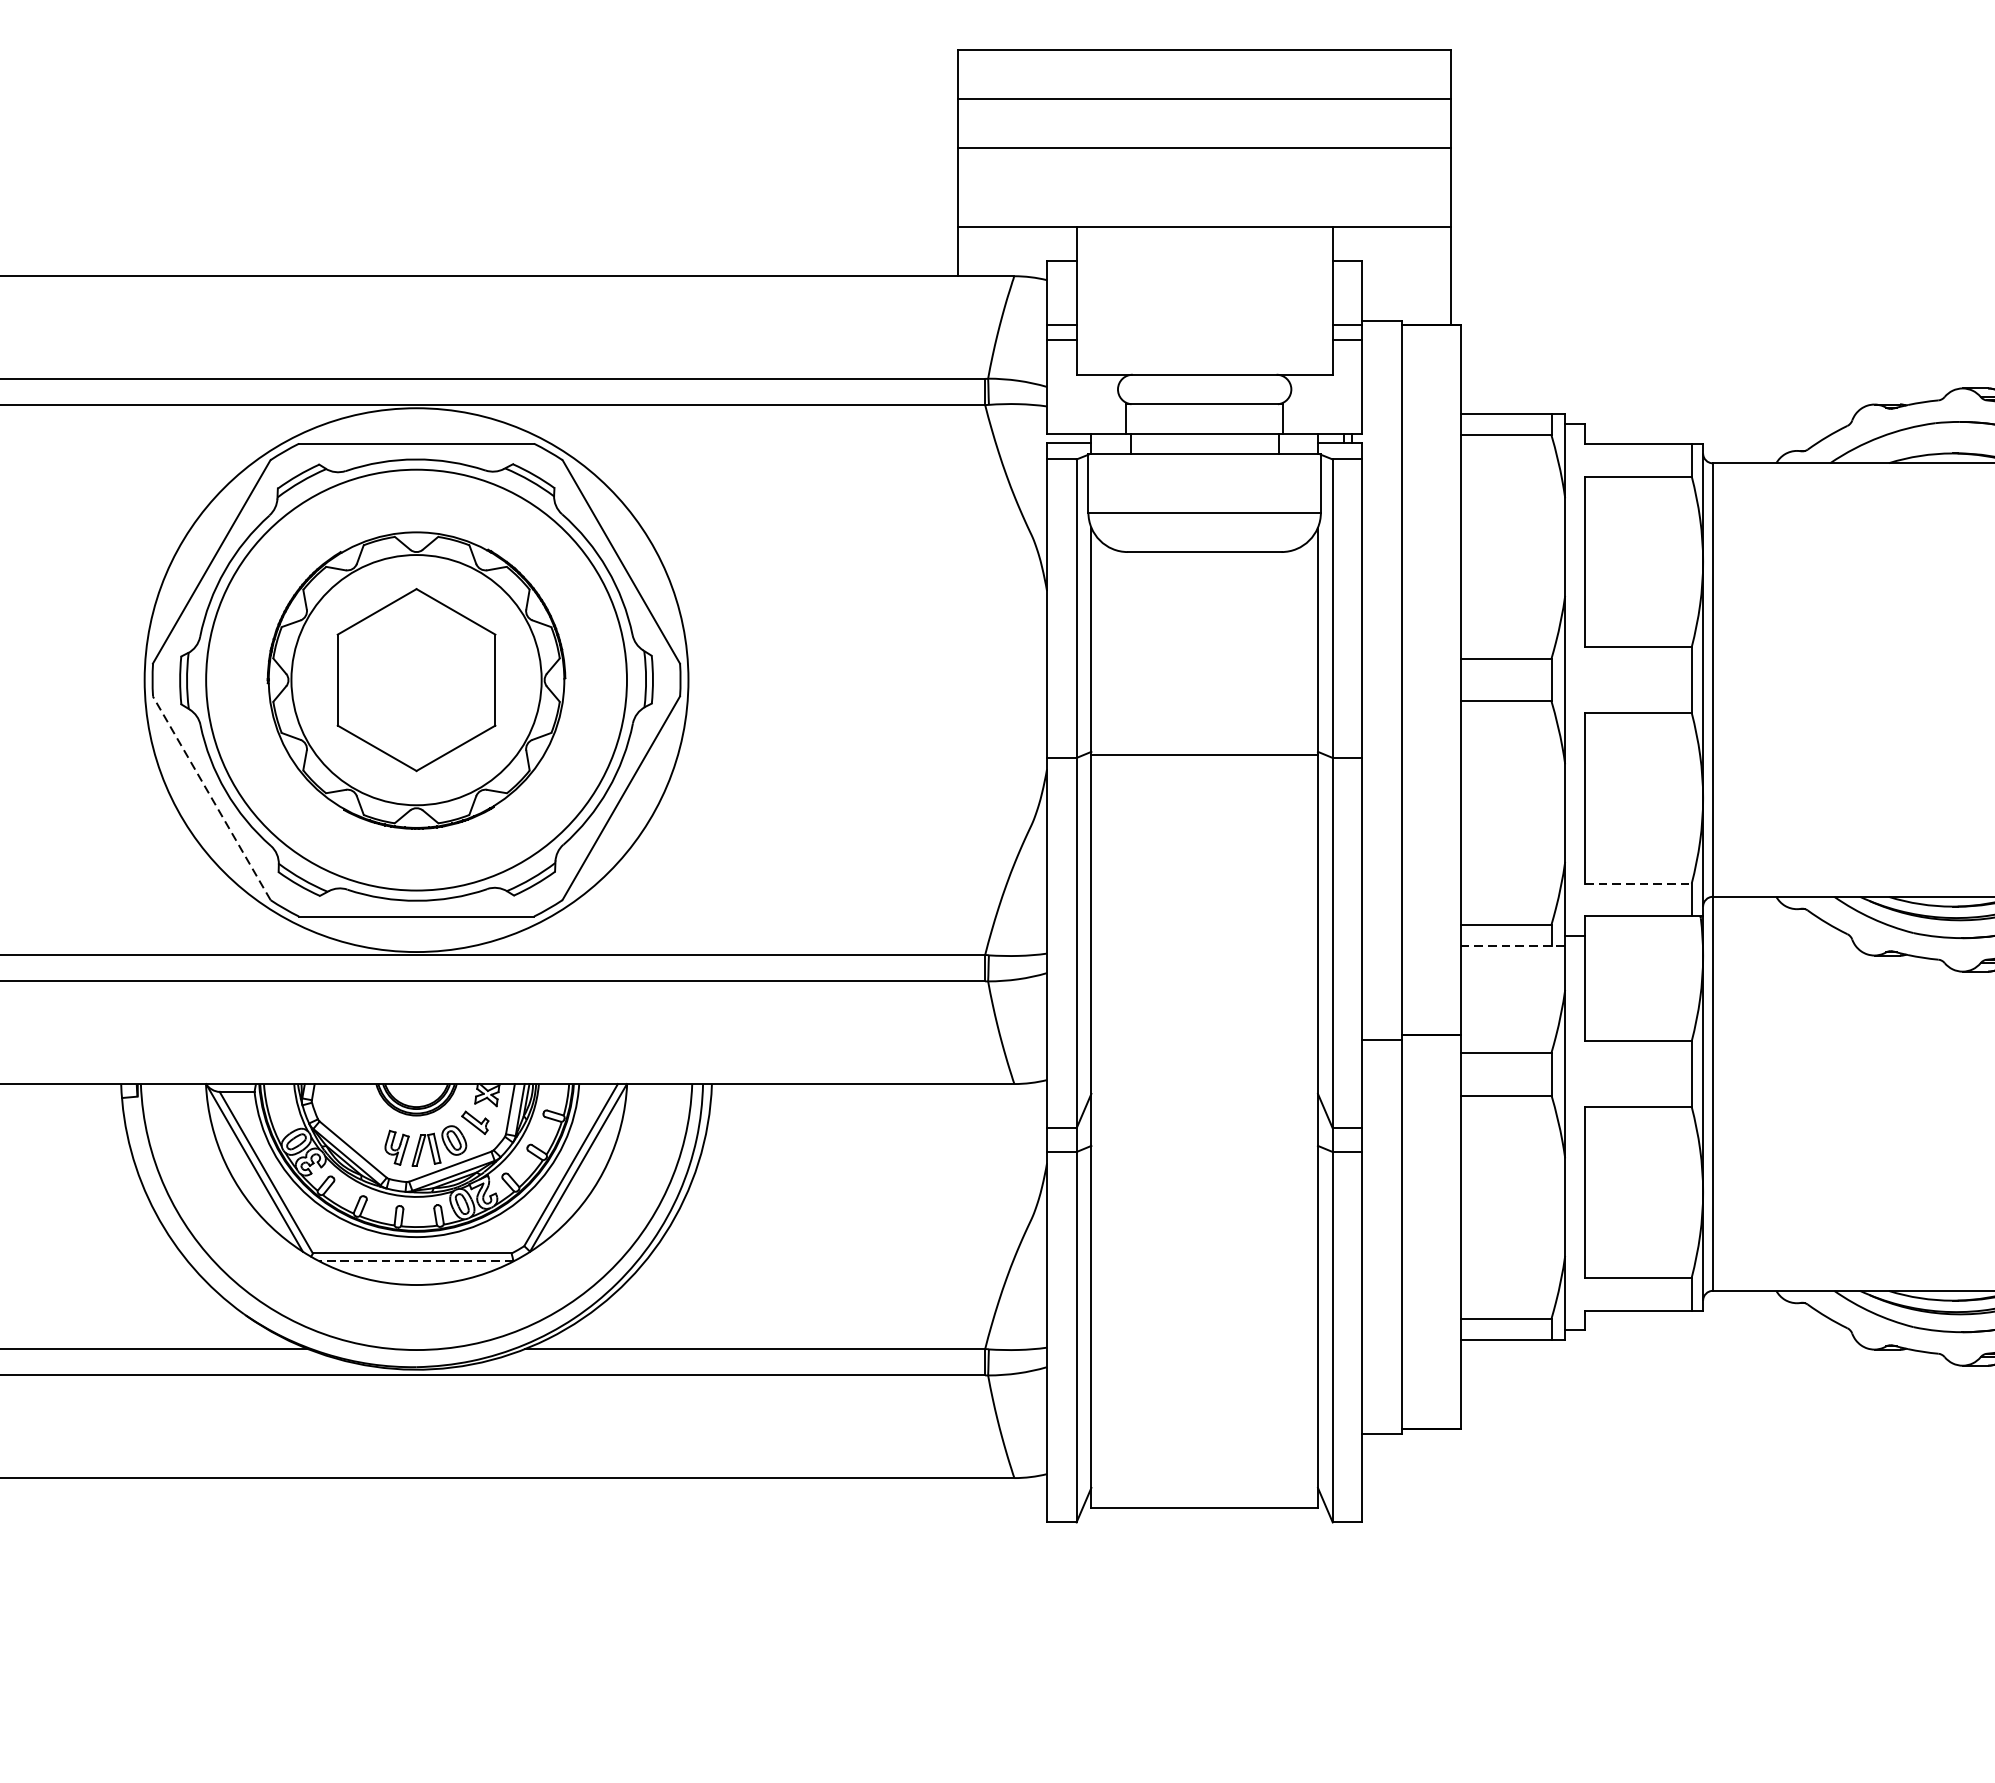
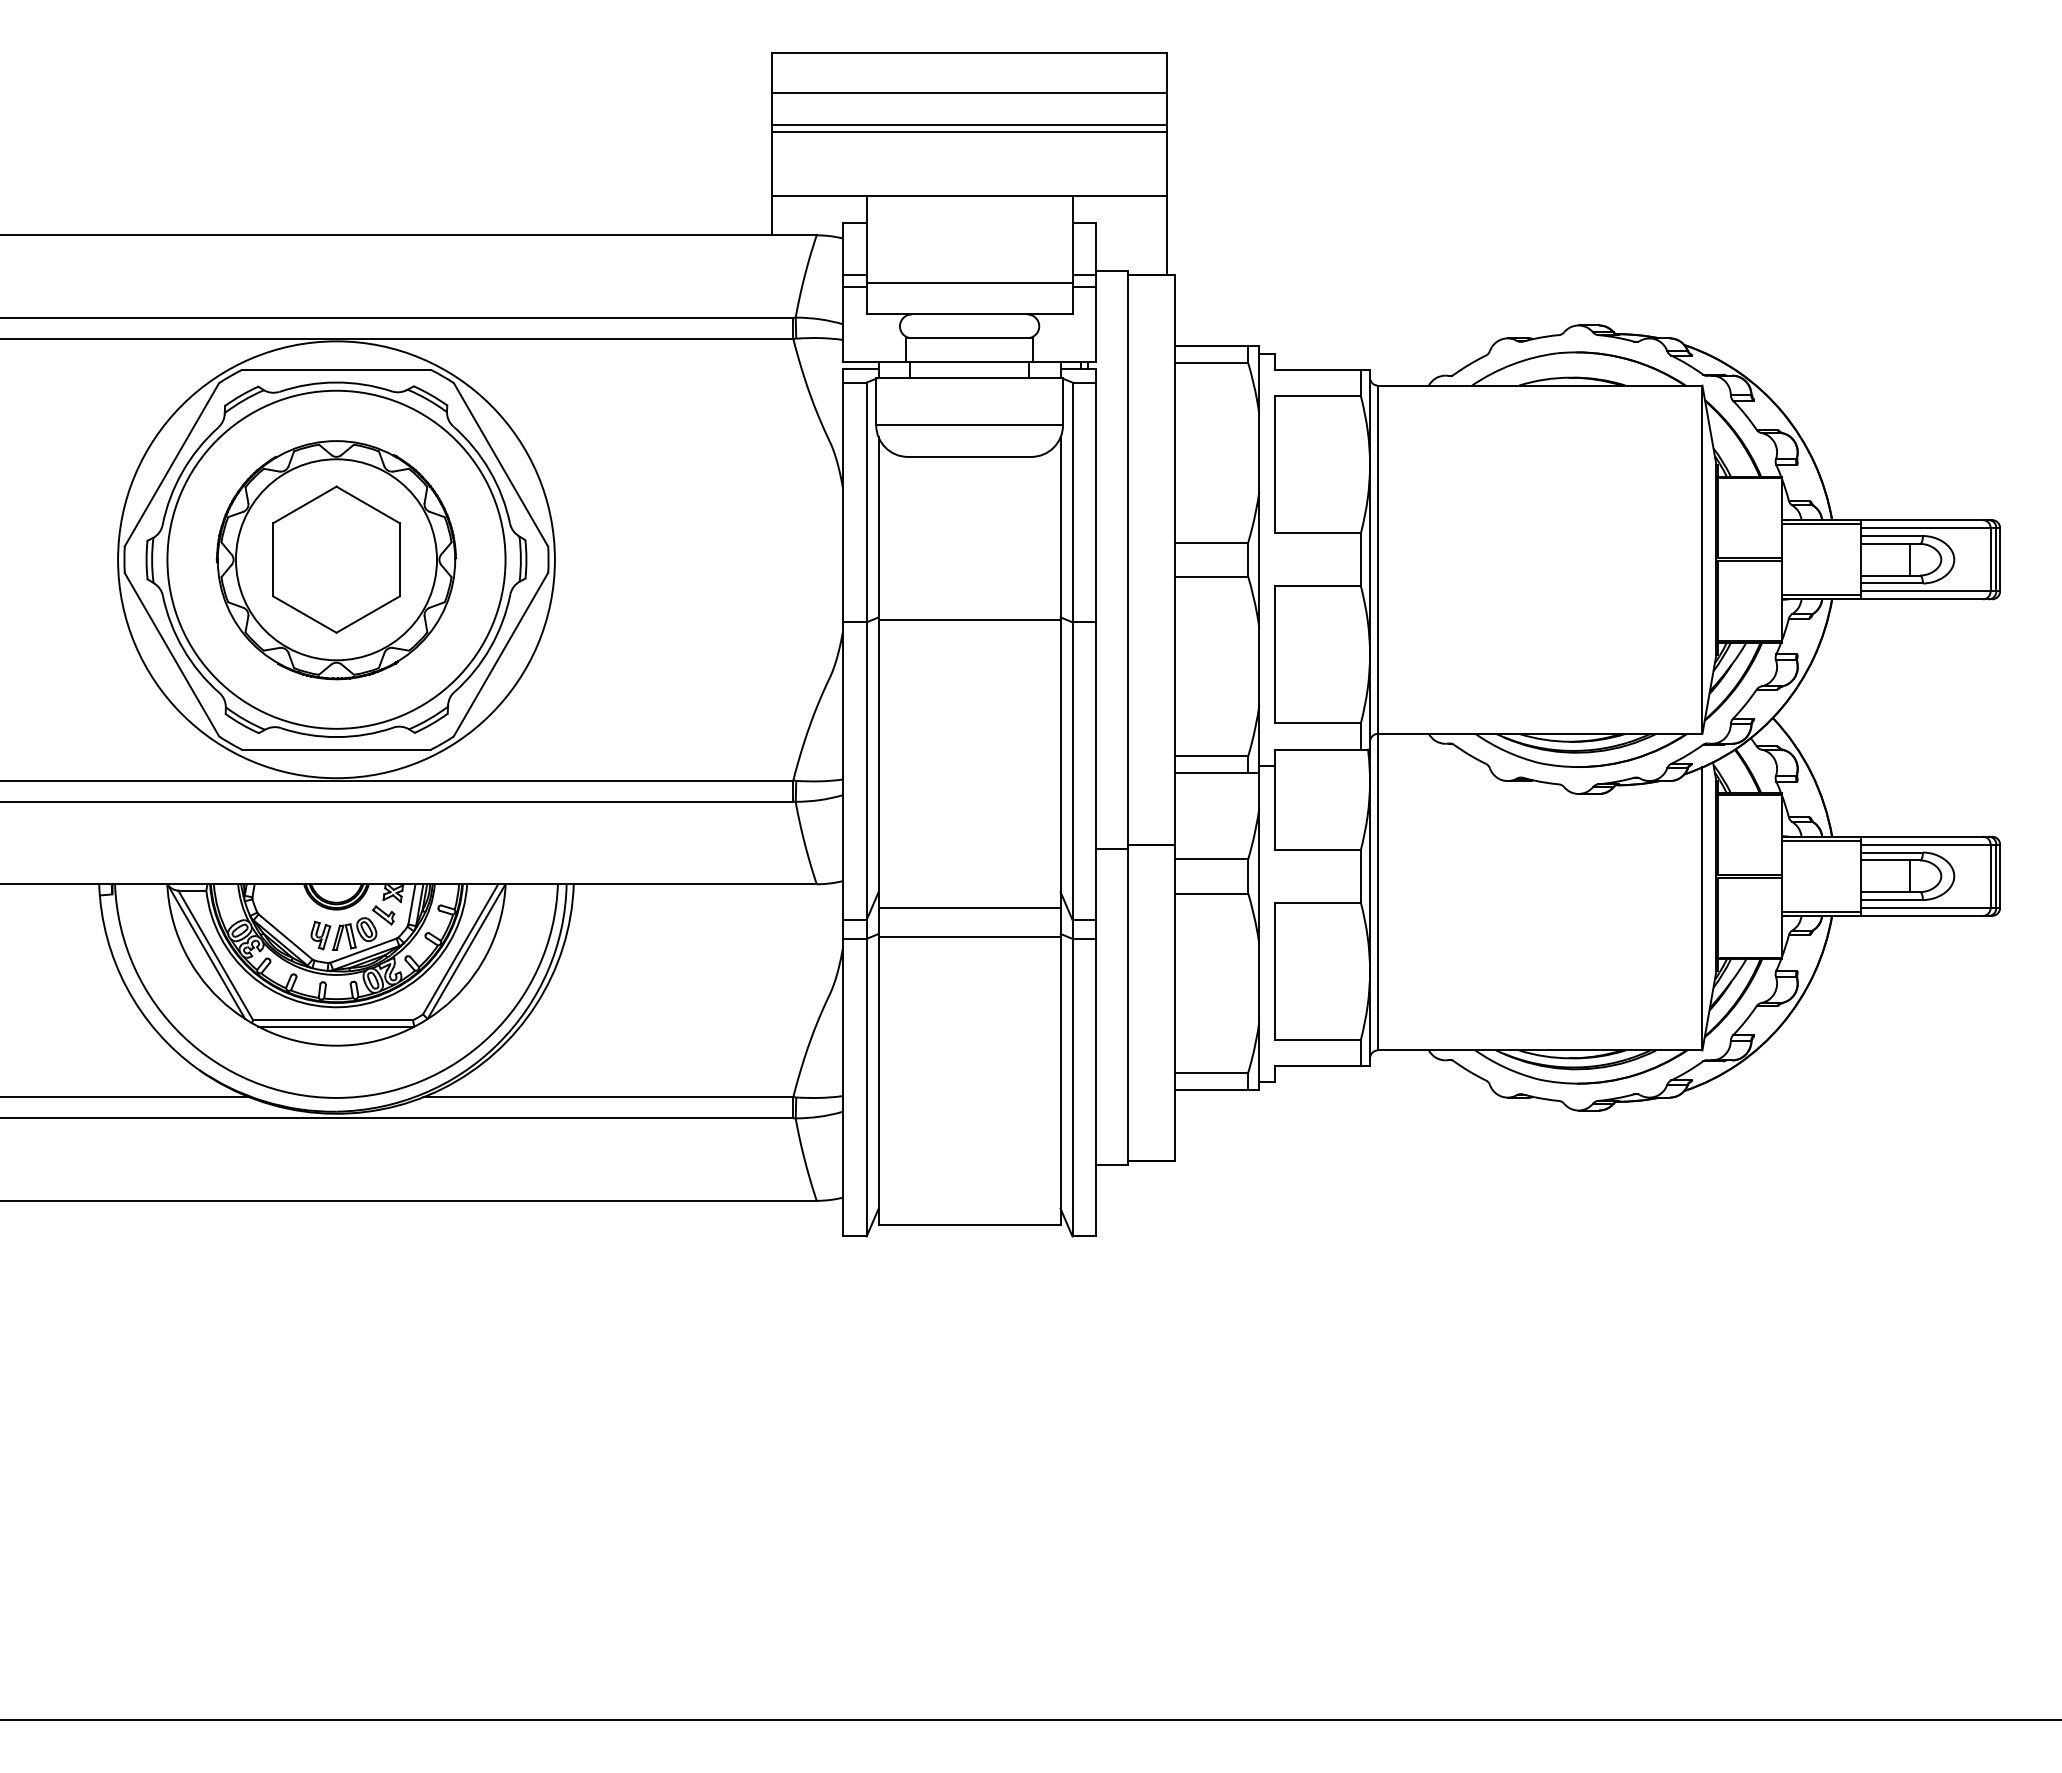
line: (1204, 138) -> (969, 124), added
line: (1204, 334) -> (969, 282), added
line: (211, 798) -> (171, 654), dashed -> solid
line: (1637, 883) -> (1317, 723), dashed -> solid
line: (1513, 946) -> (1217, 773), dashed -> solid
line: (1204, 1114) -> (969, 908), added
line: (1204, 1149) -> (969, 936), added
line: (416, 1261) -> (336, 1026), dashed -> solid

